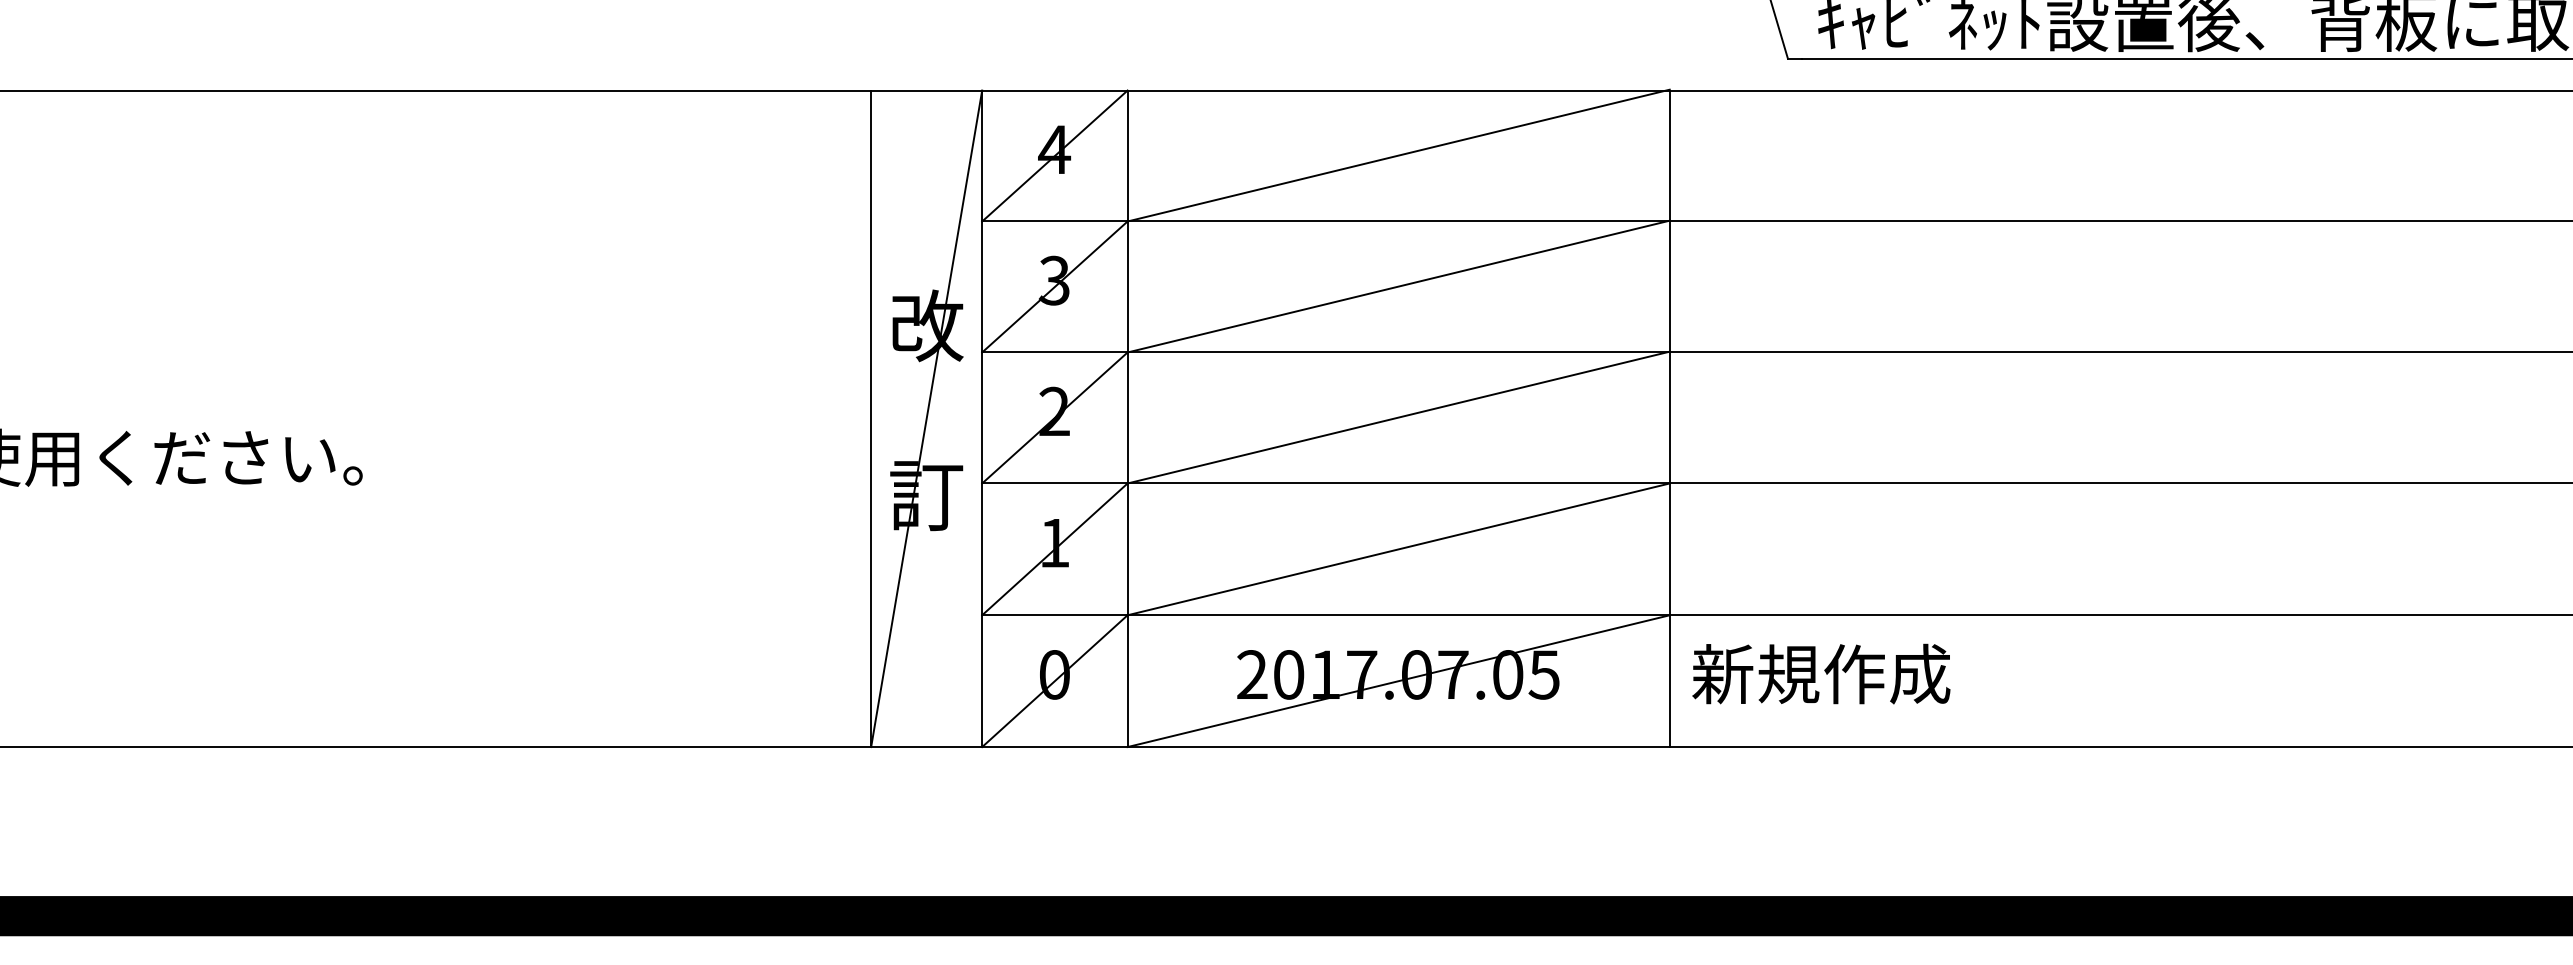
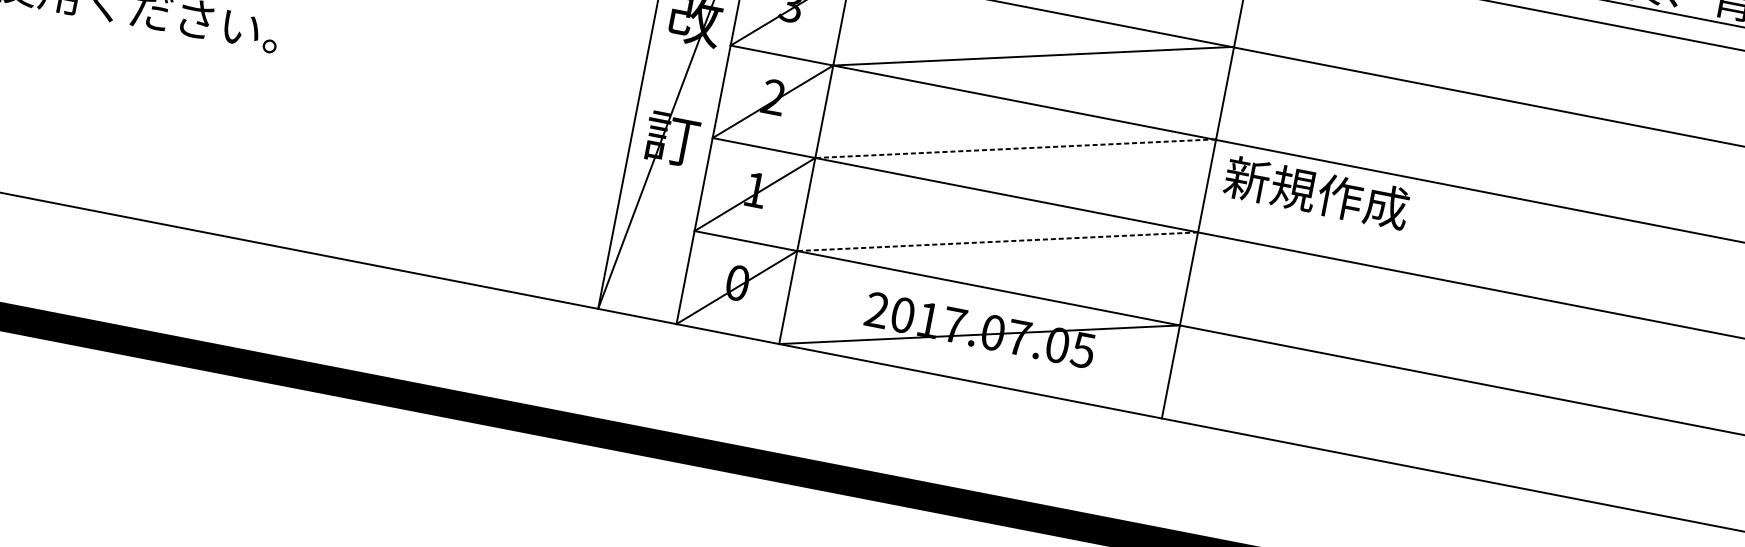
line: (1398, 417) -> (1015, 148), solid -> dashed
line: (1398, 549) -> (997, 241), solid -> dashed
text: (1821, 673) -> (1316, 192), moved

